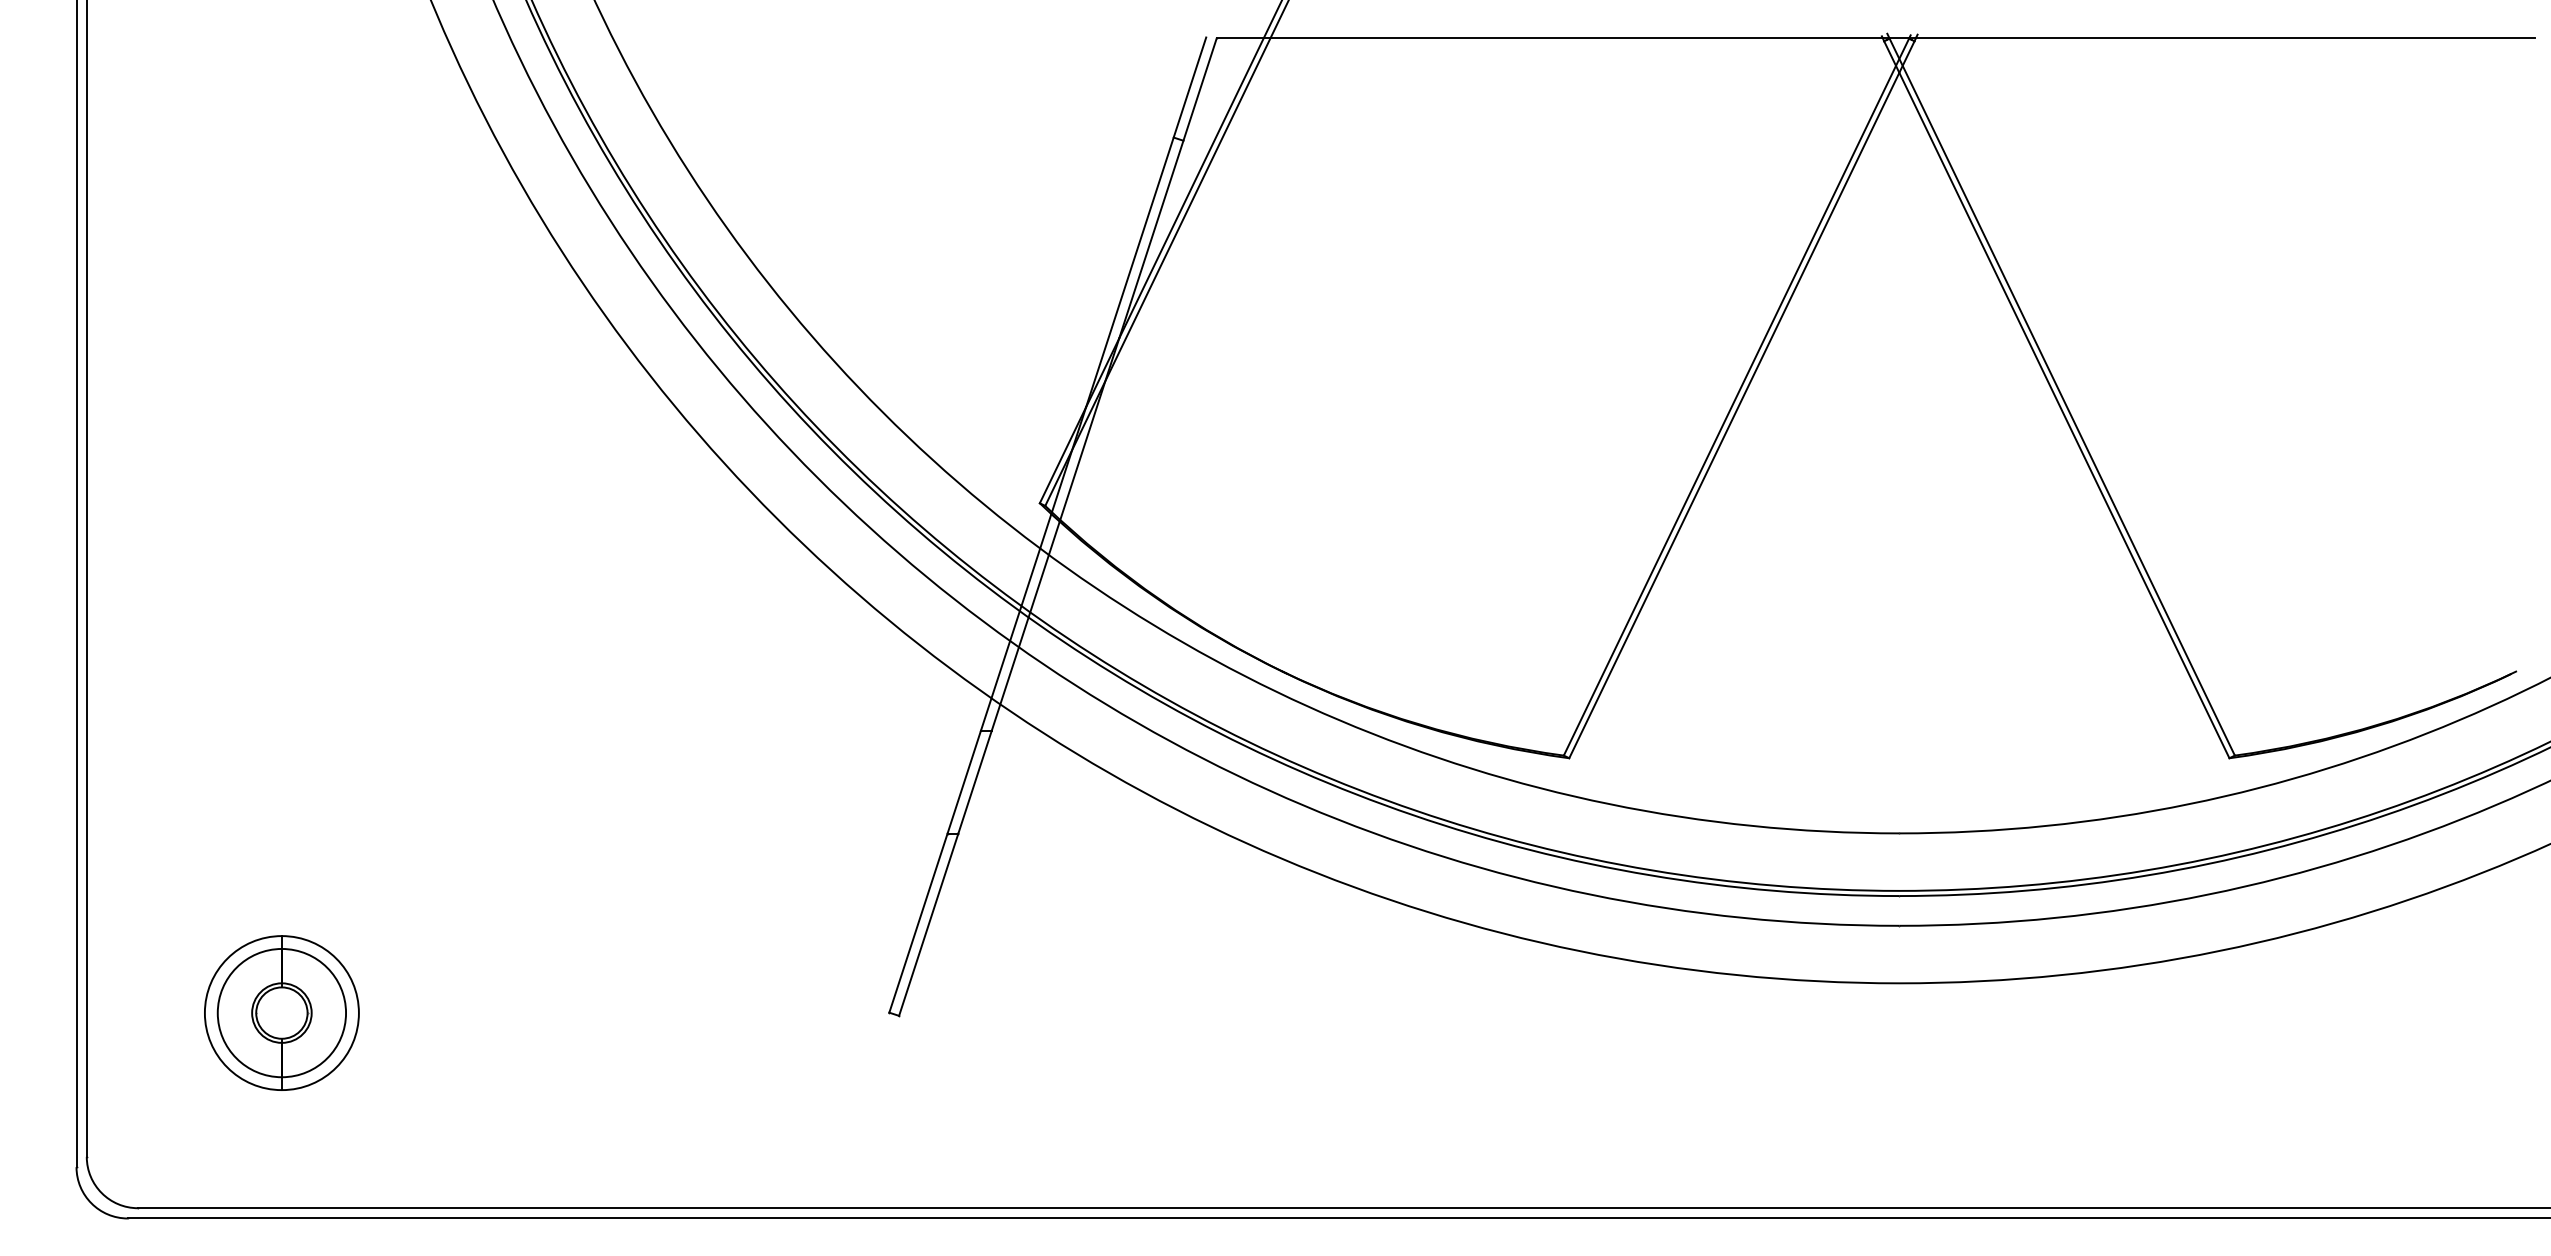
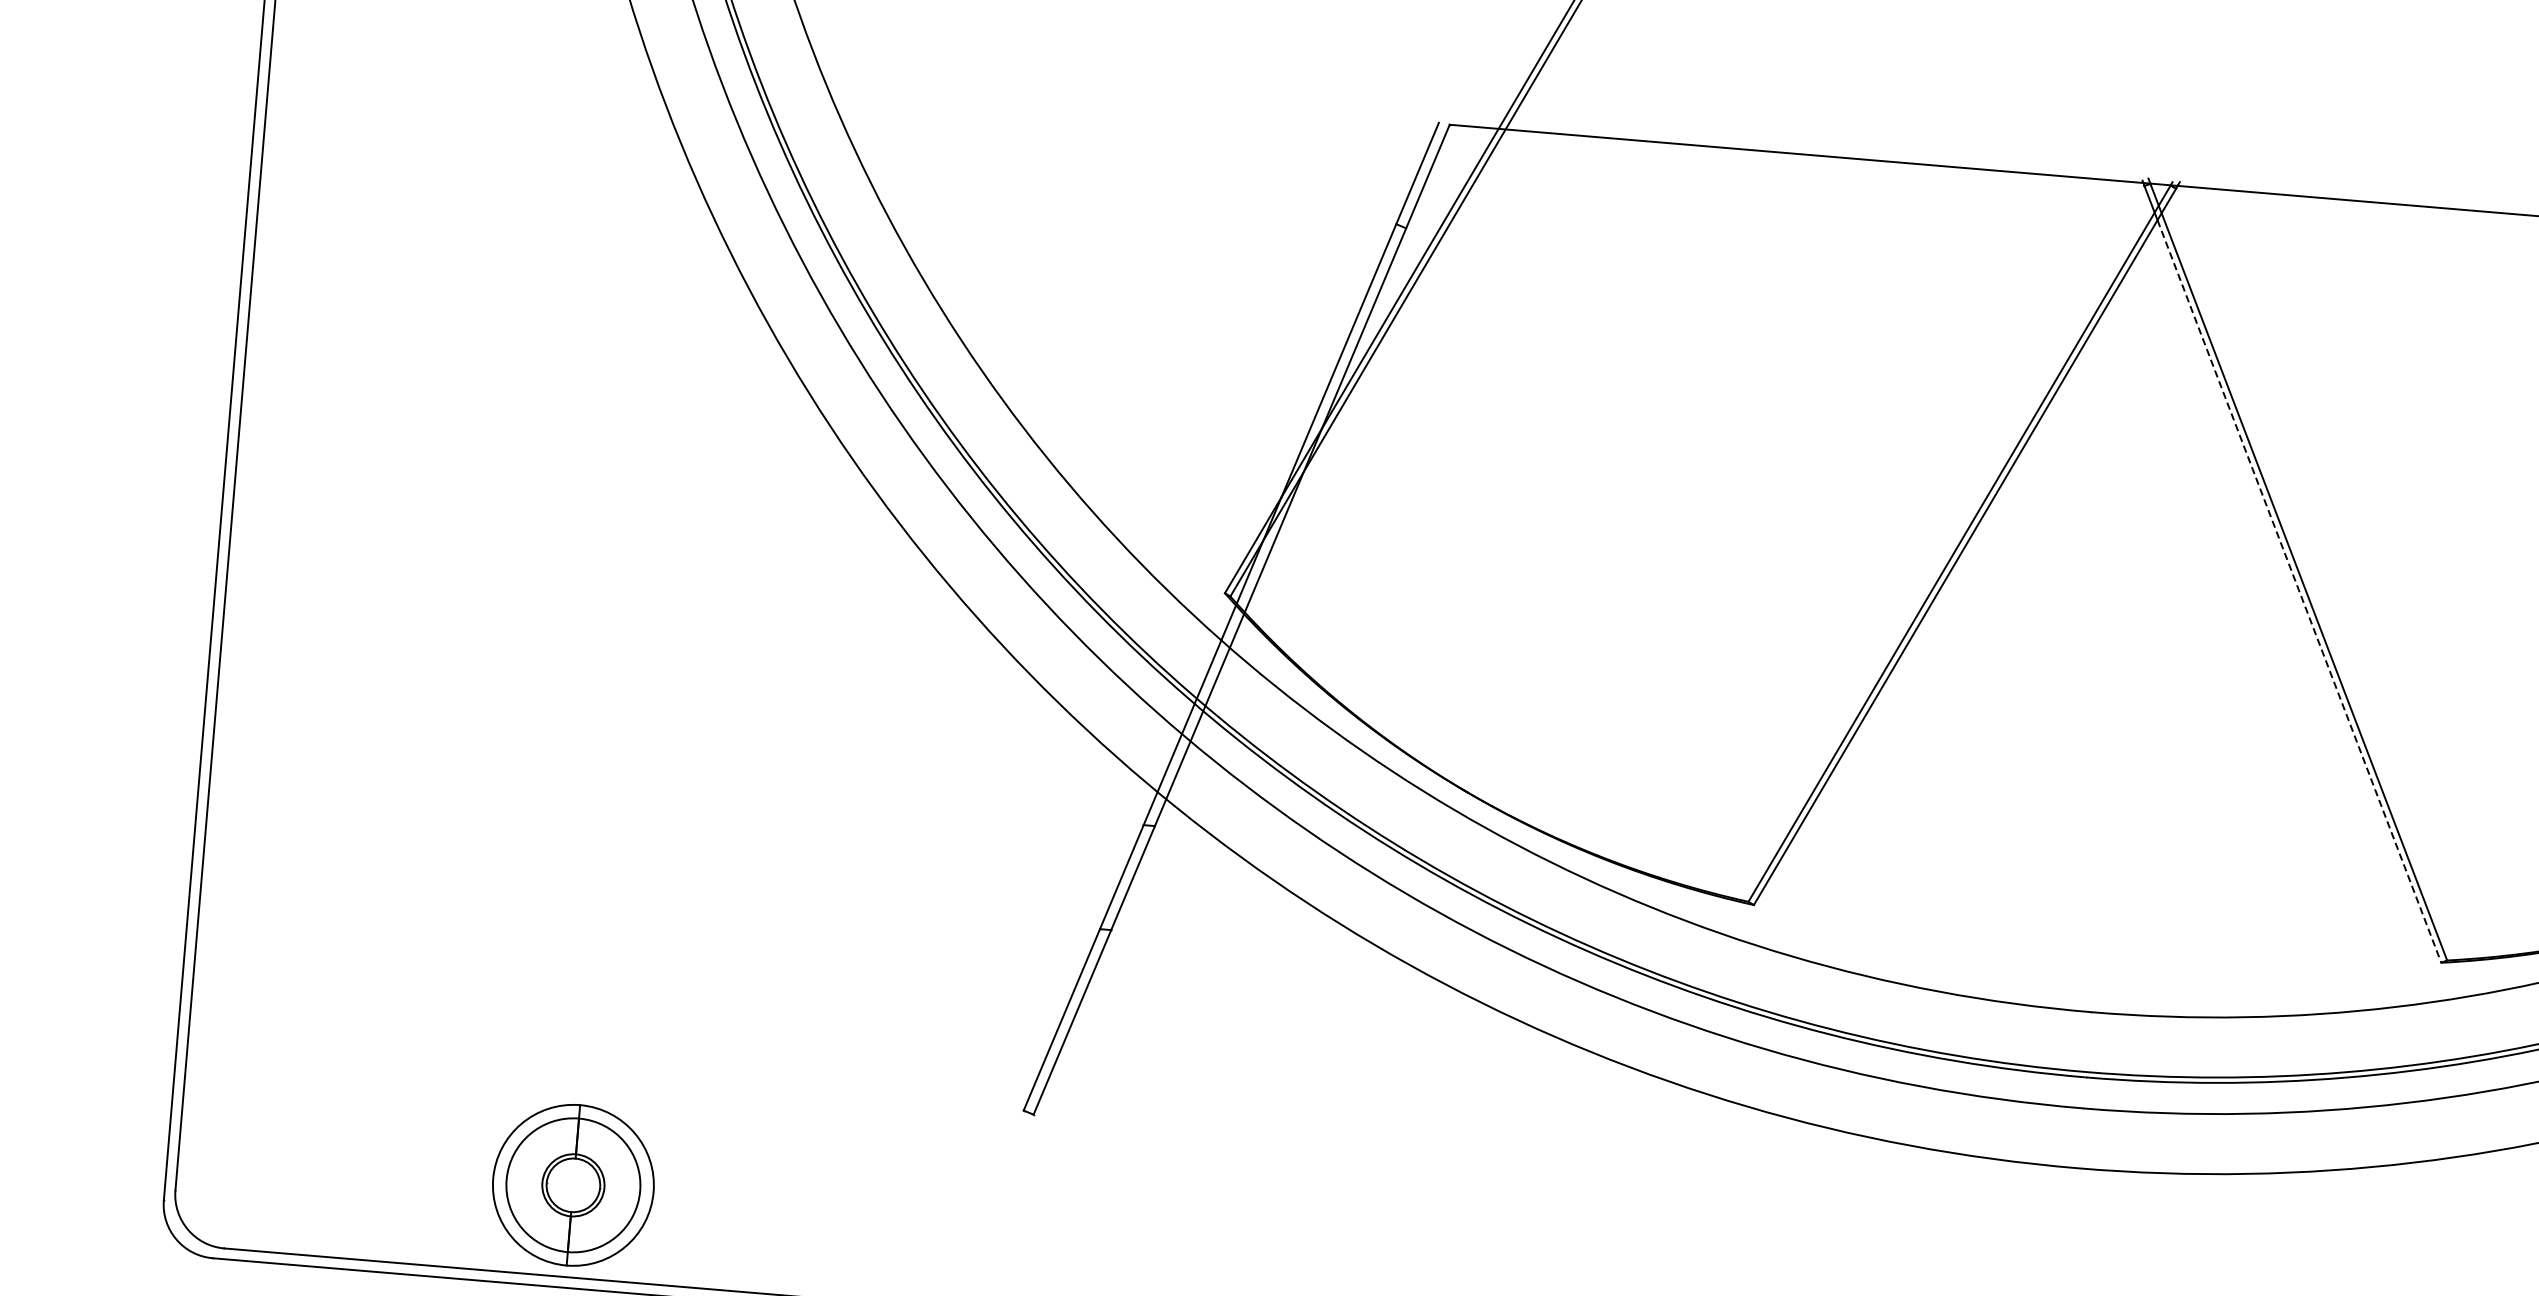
line: (2064, 415) -> (2299, 591), solid -> dashed
part: (281, 1012) -> (573, 1184), moved

